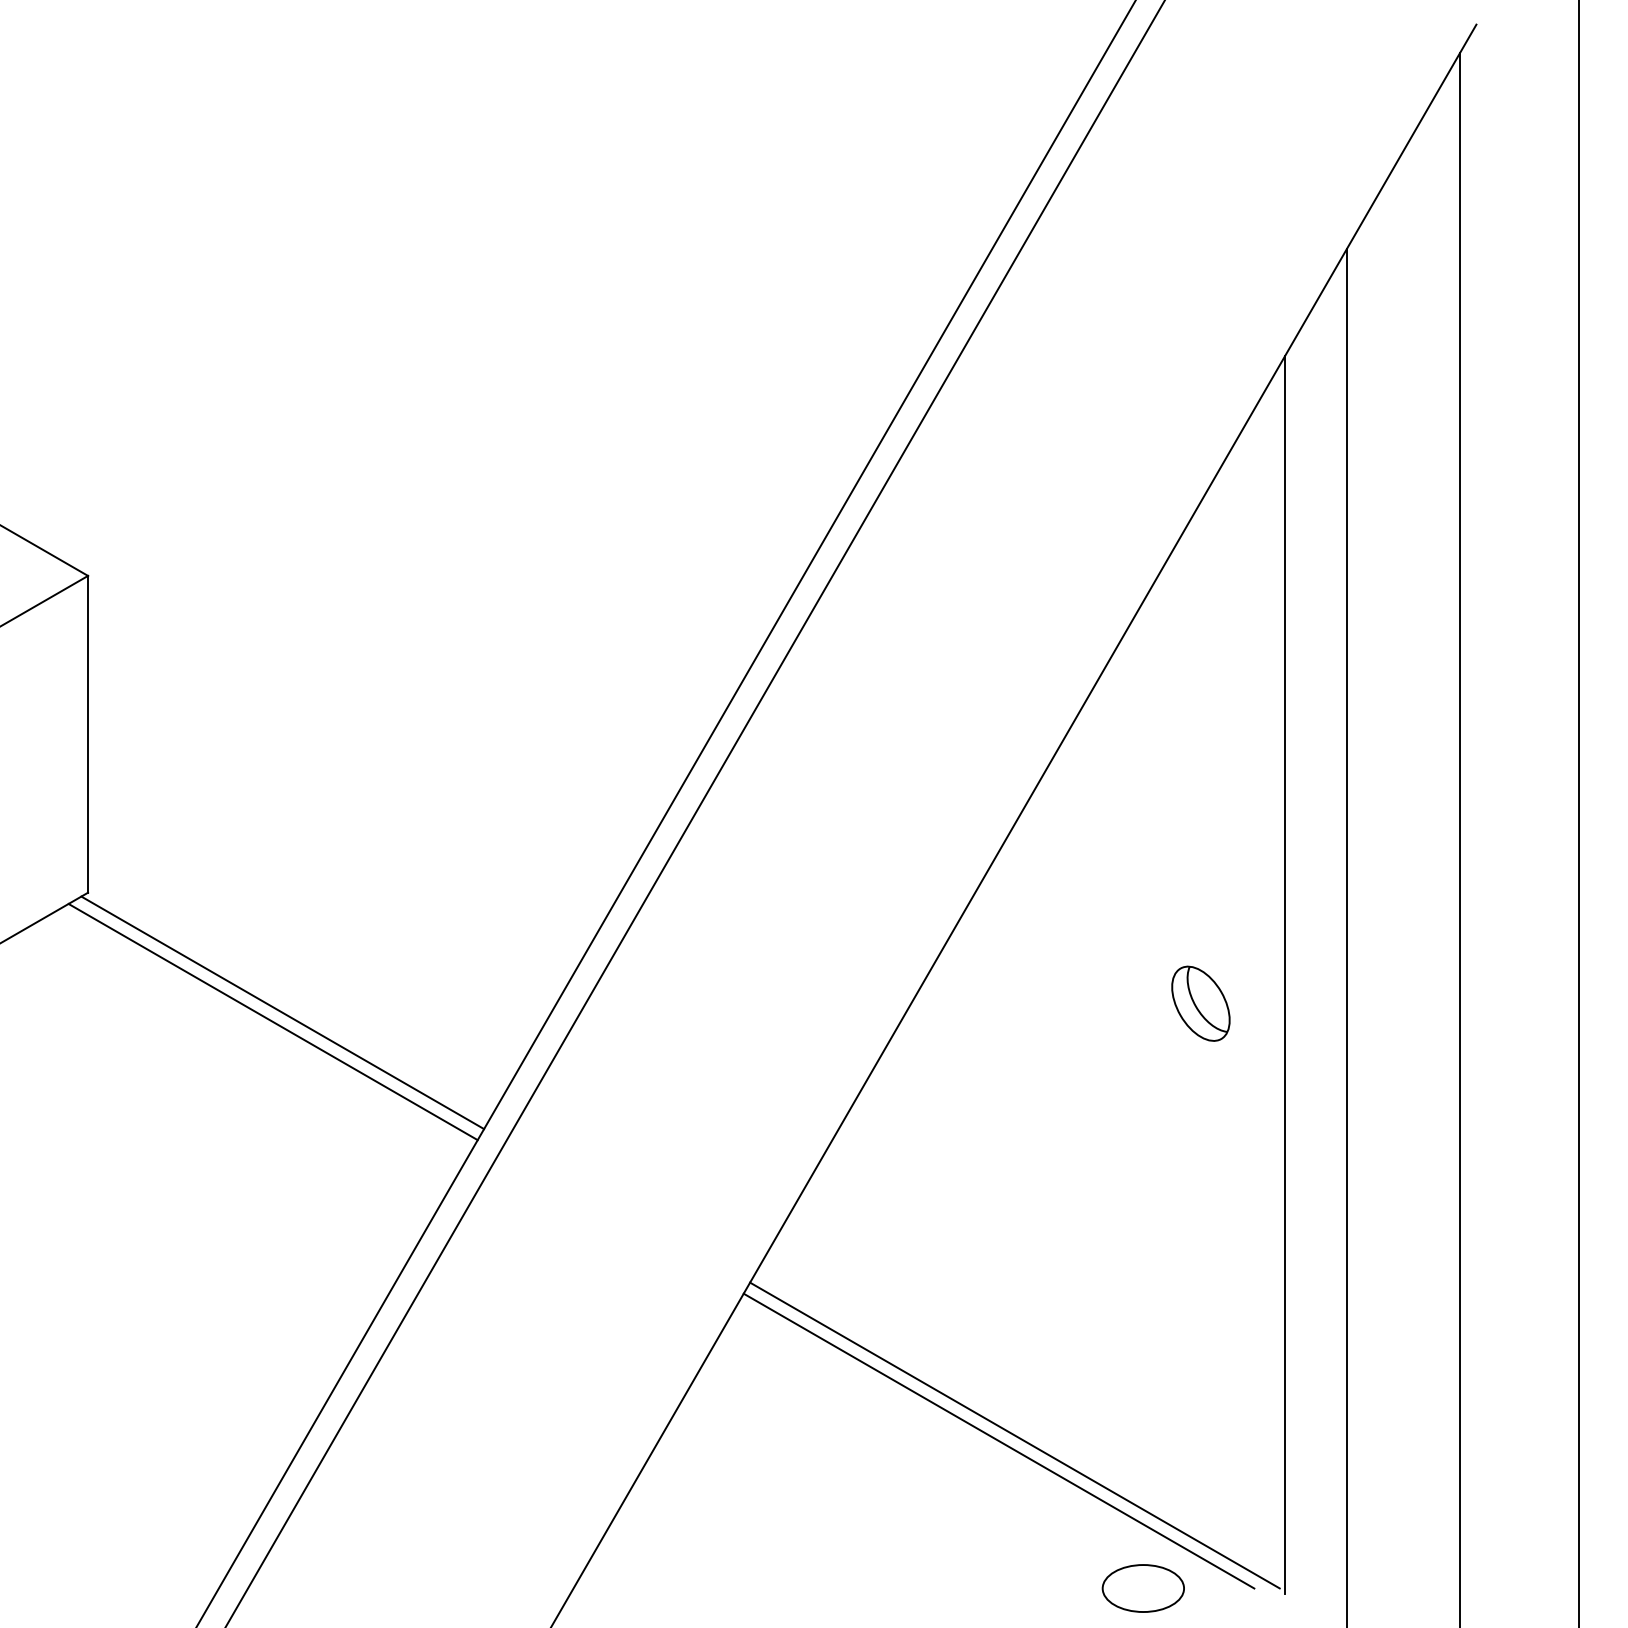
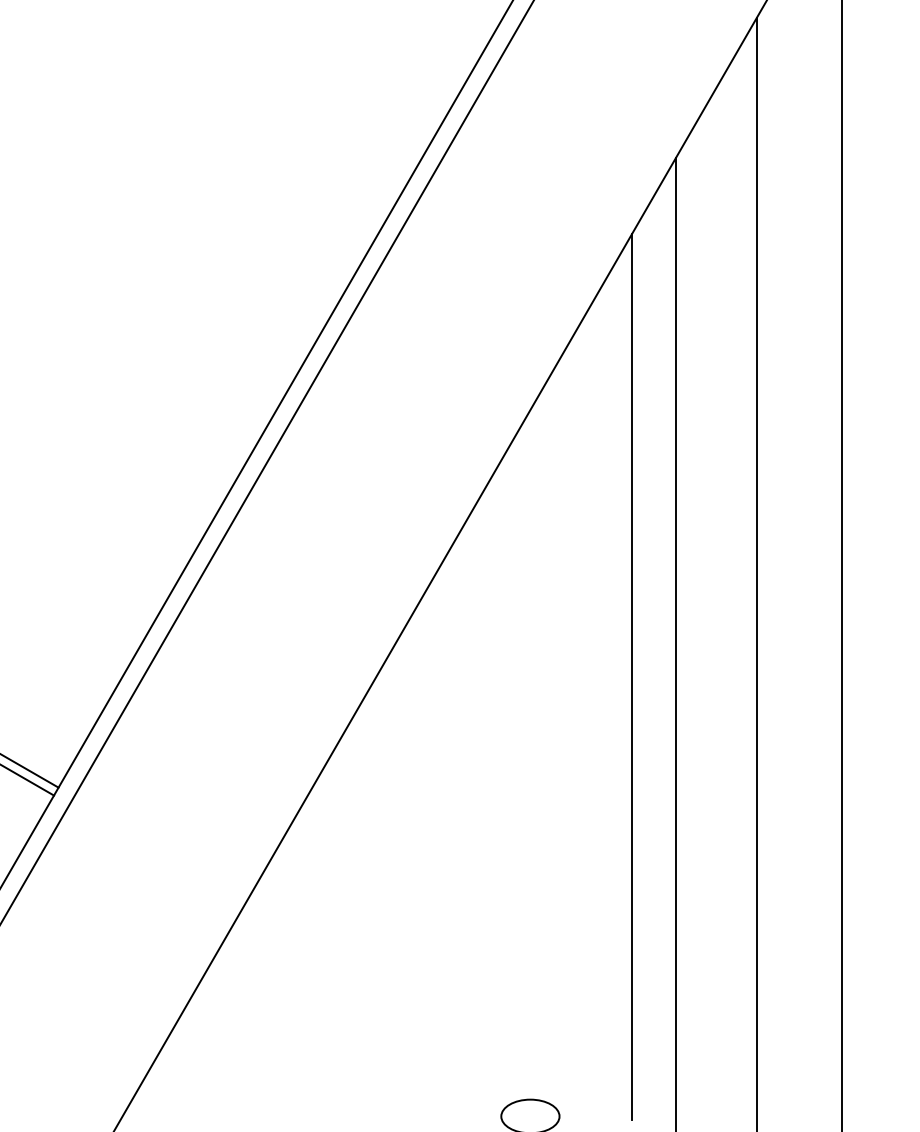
part: (1200, 1003) -> (571, 697), removed
line: (1014, 1435) -> (438, 1006), removed
line: (998, 1440) -> (426, 1010), removed

